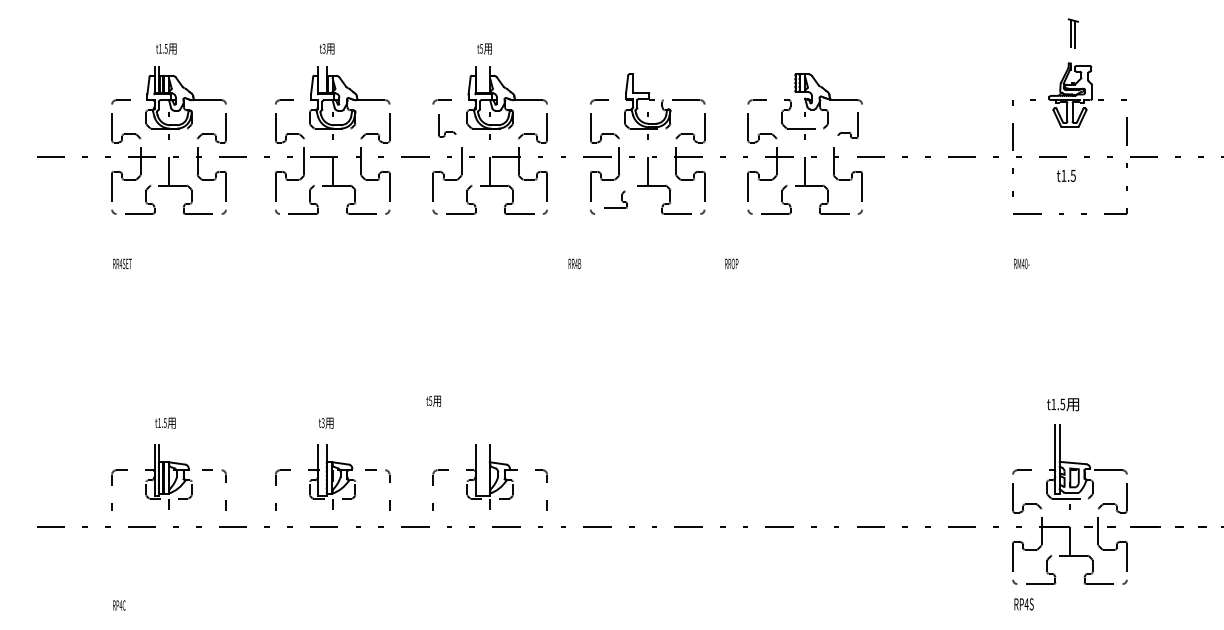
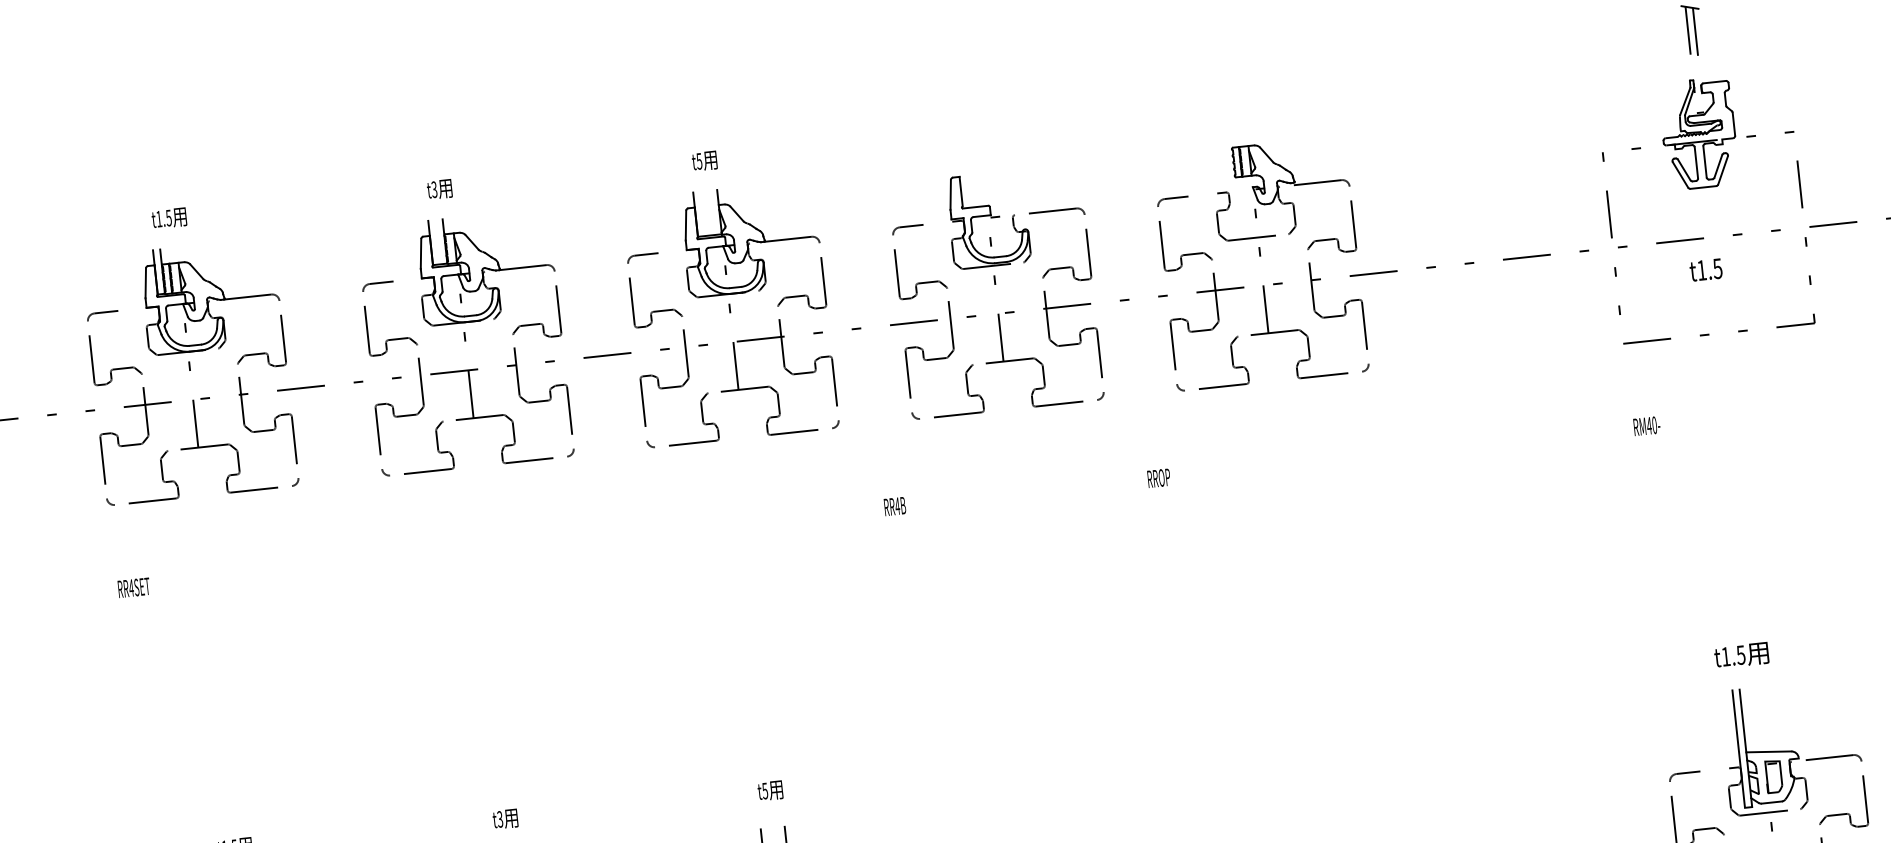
part: (447, 128) -> (656, 301), size x1.67
part: (847, 128) -> (1329, 229), size x1.43
part: (618, 199) -> (956, 390), size x1.67
text: (433, 400) -> (769, 789), moved

